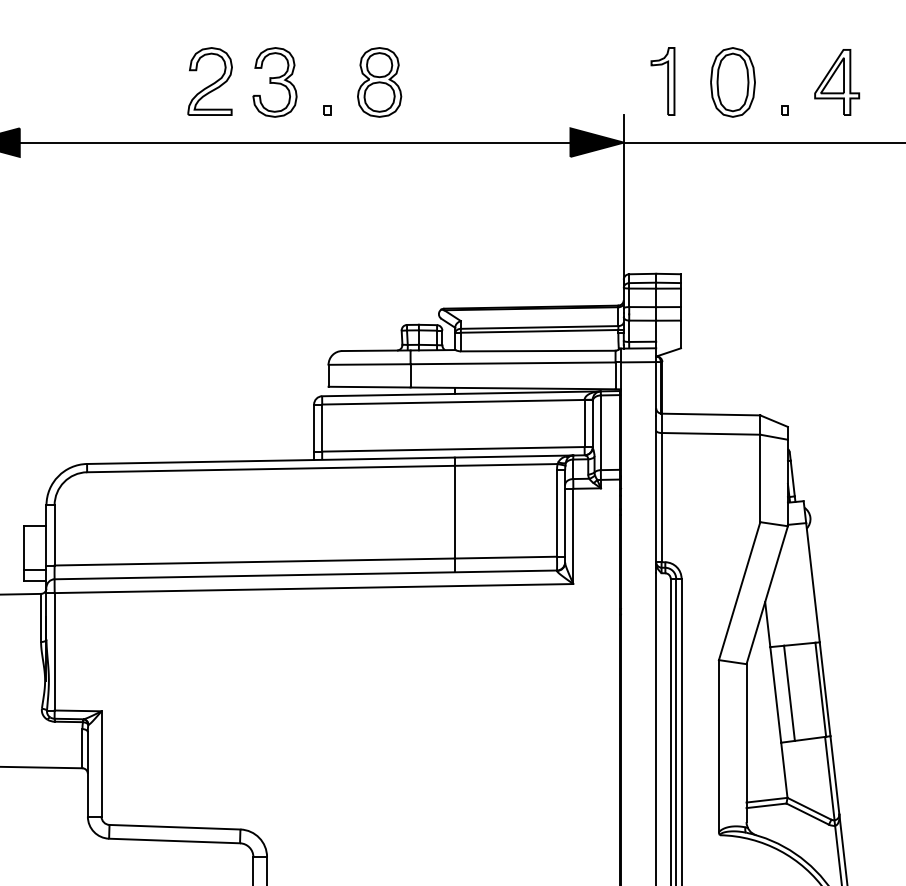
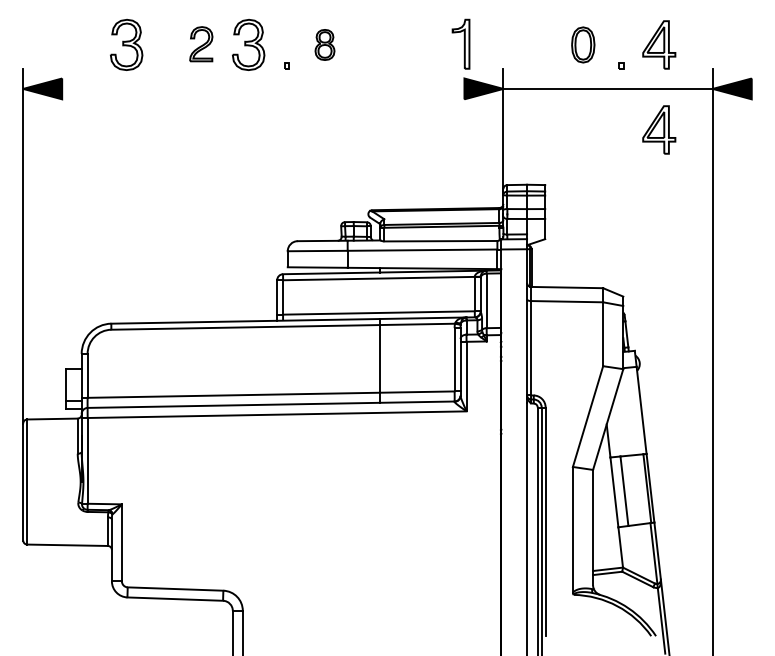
part: (210, 80) -> (201, 43), size x0.7
part: (662, 80) -> (460, 43), moved
part: (107, 81) -> (126, 44), added
part: (378, 81) -> (324, 44), size x0.6
part: (733, 81) -> (583, 44), size x0.7
line: (295, 142) -> (263, 88), removed
part: (837, 198) -> (659, 129), added

